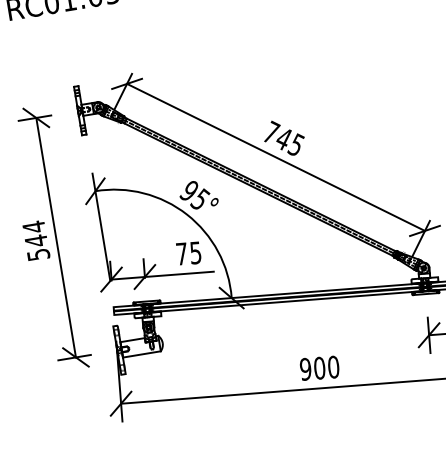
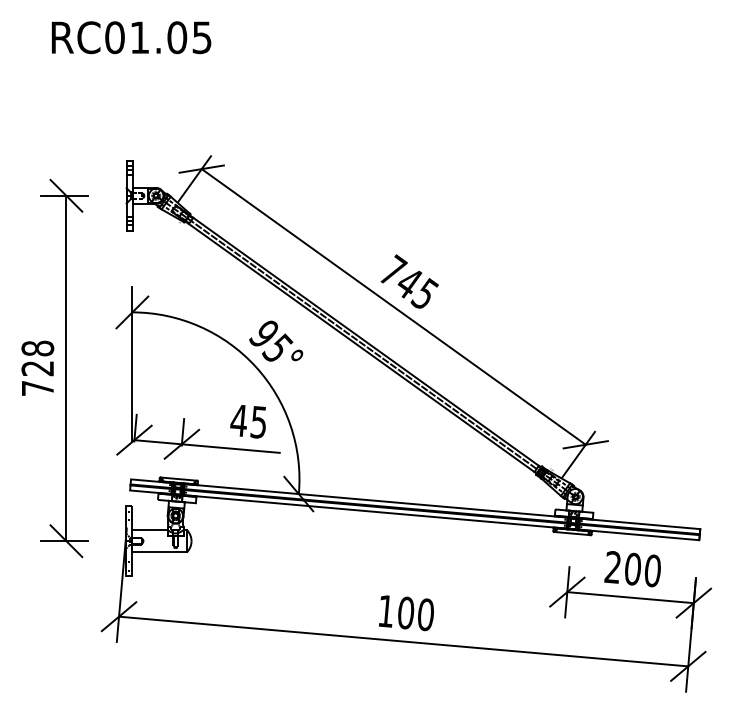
text: (35, 240) -> (37, 367), 544 -> 728
text: (181, 253) -> (238, 420), 75 -> 45
text: (305, 369) -> (386, 611), 900 -> 100

